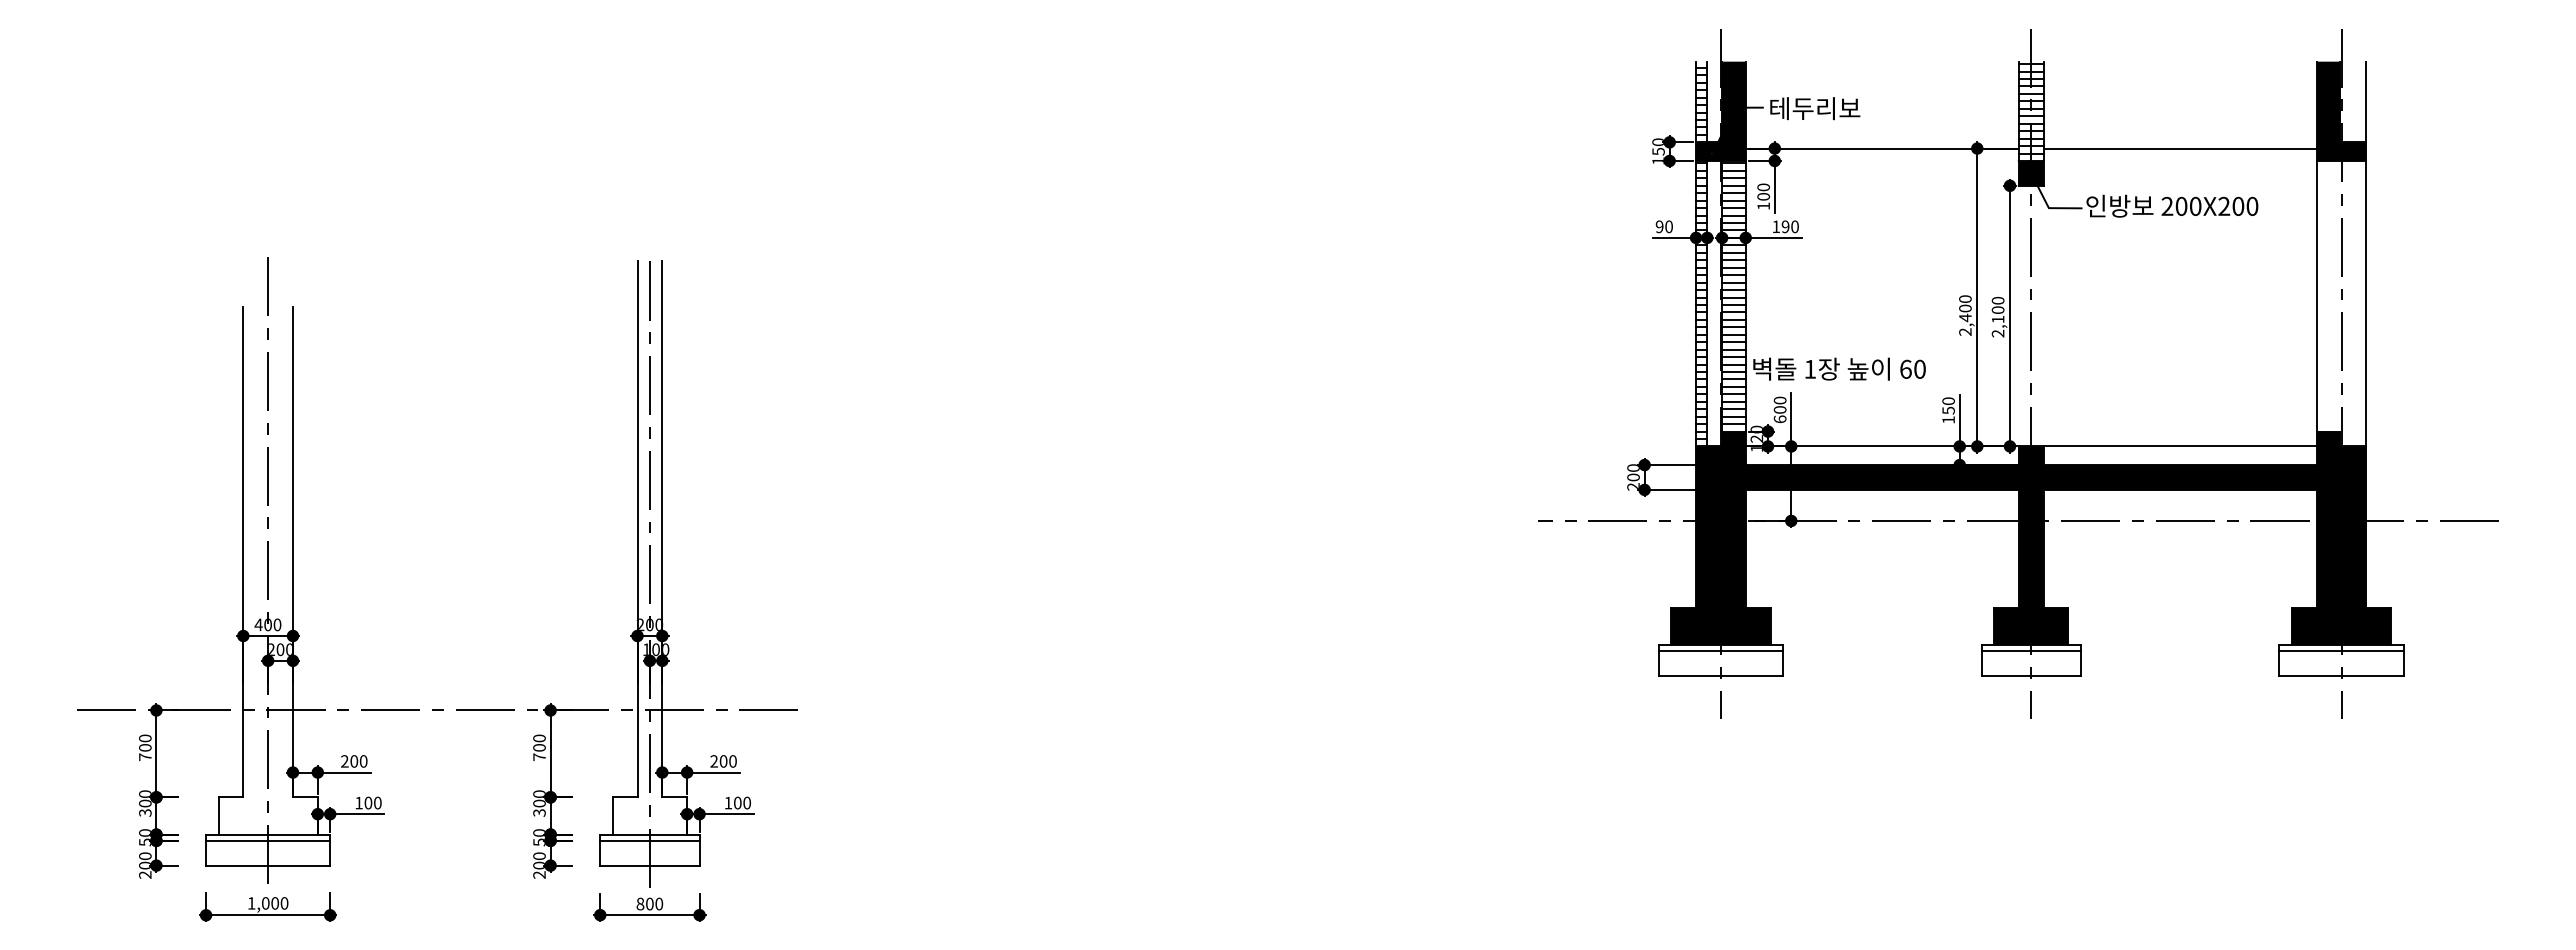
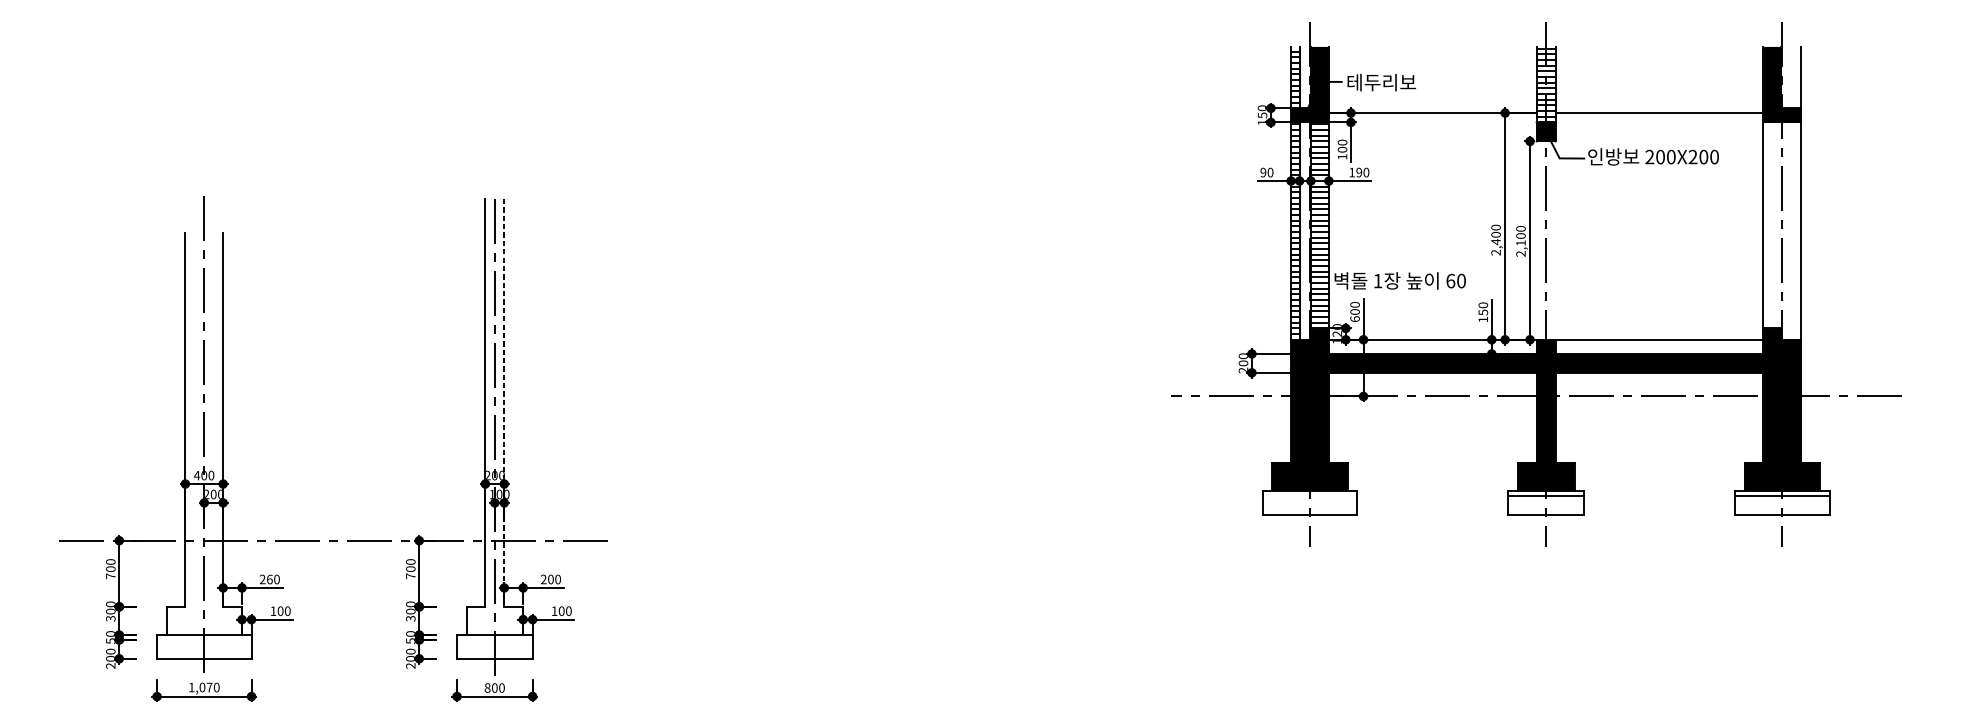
line: (662, 529) -> (504, 402), solid -> dashed
line: (1720, 651) -> (1309, 495), removed
text: (354, 761) -> (270, 579), 200 -> 260
line: (268, 840) -> (204, 639), removed
line: (649, 840) -> (494, 639), removed
text: (274, 903) -> (209, 687), 1,000 -> 1,070

